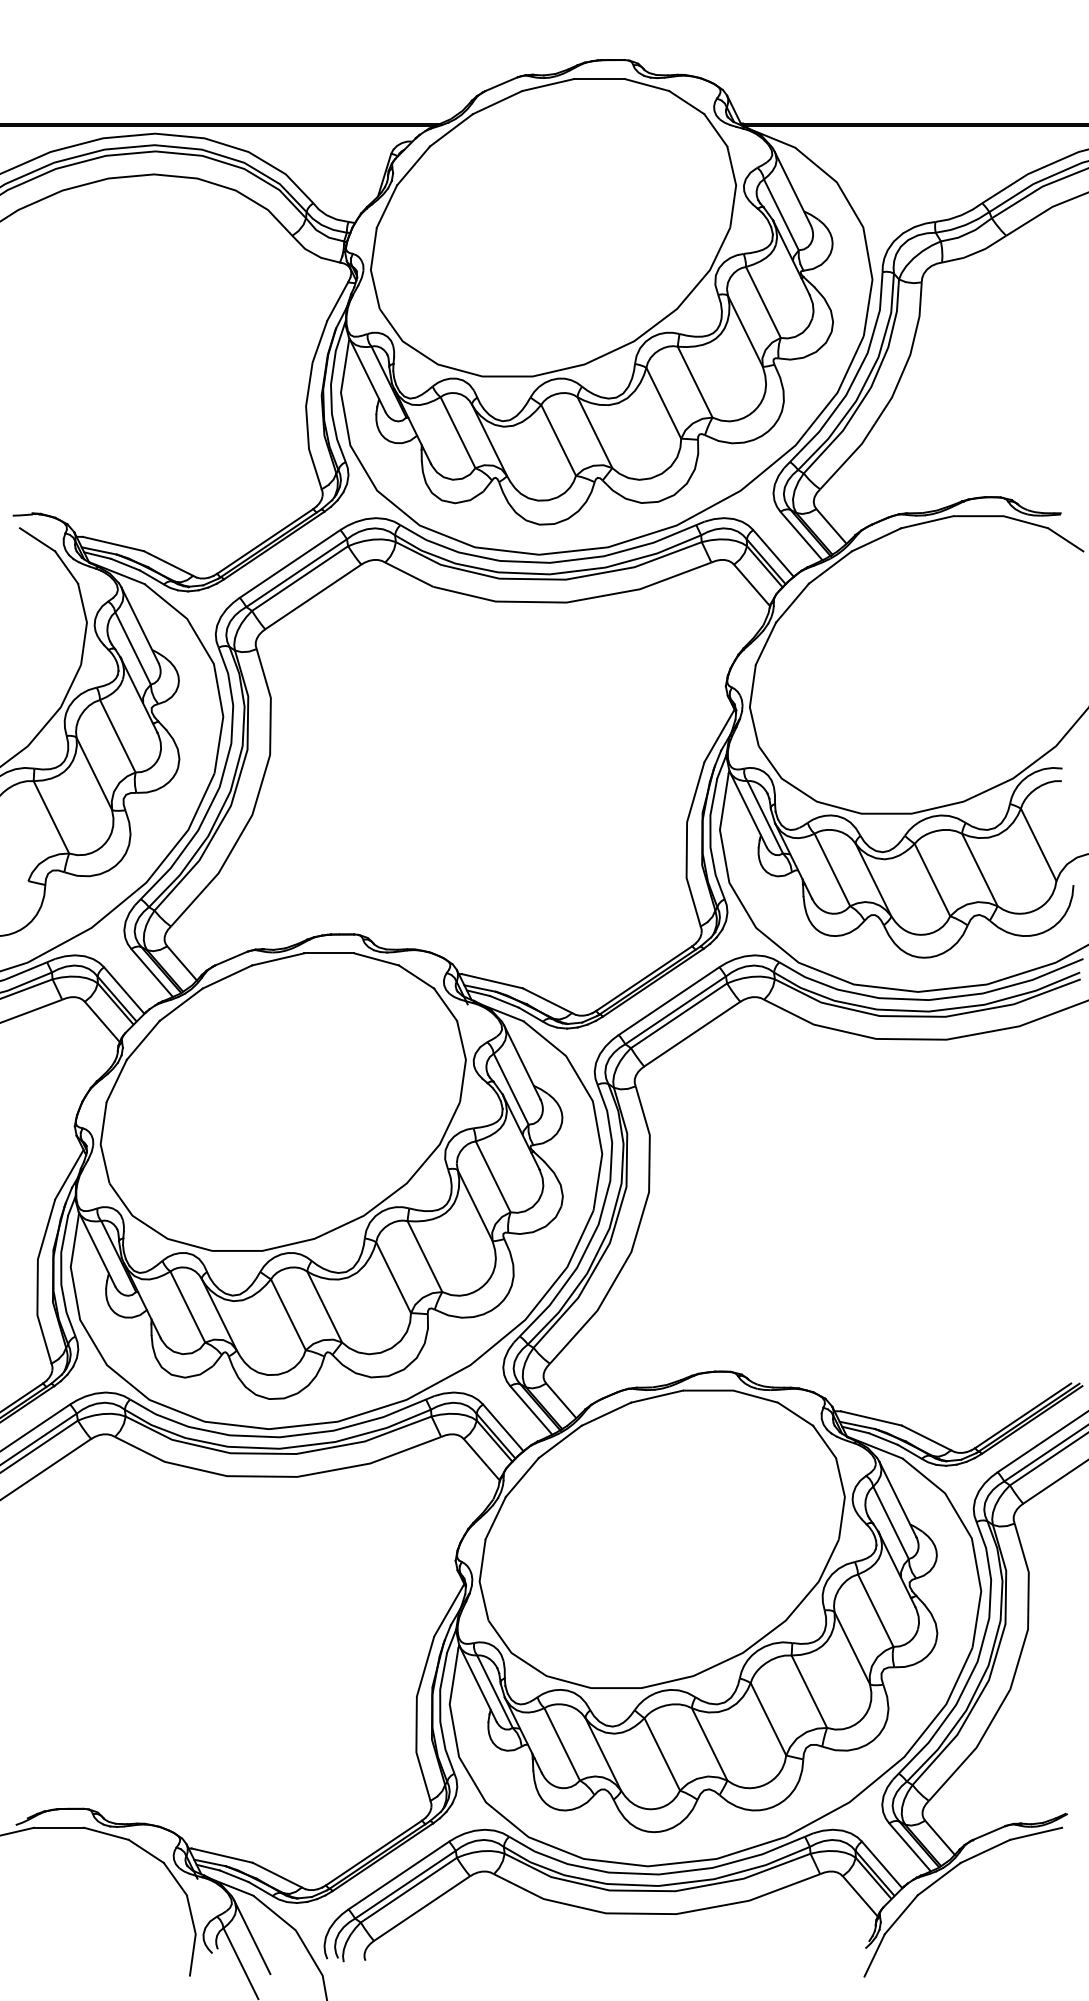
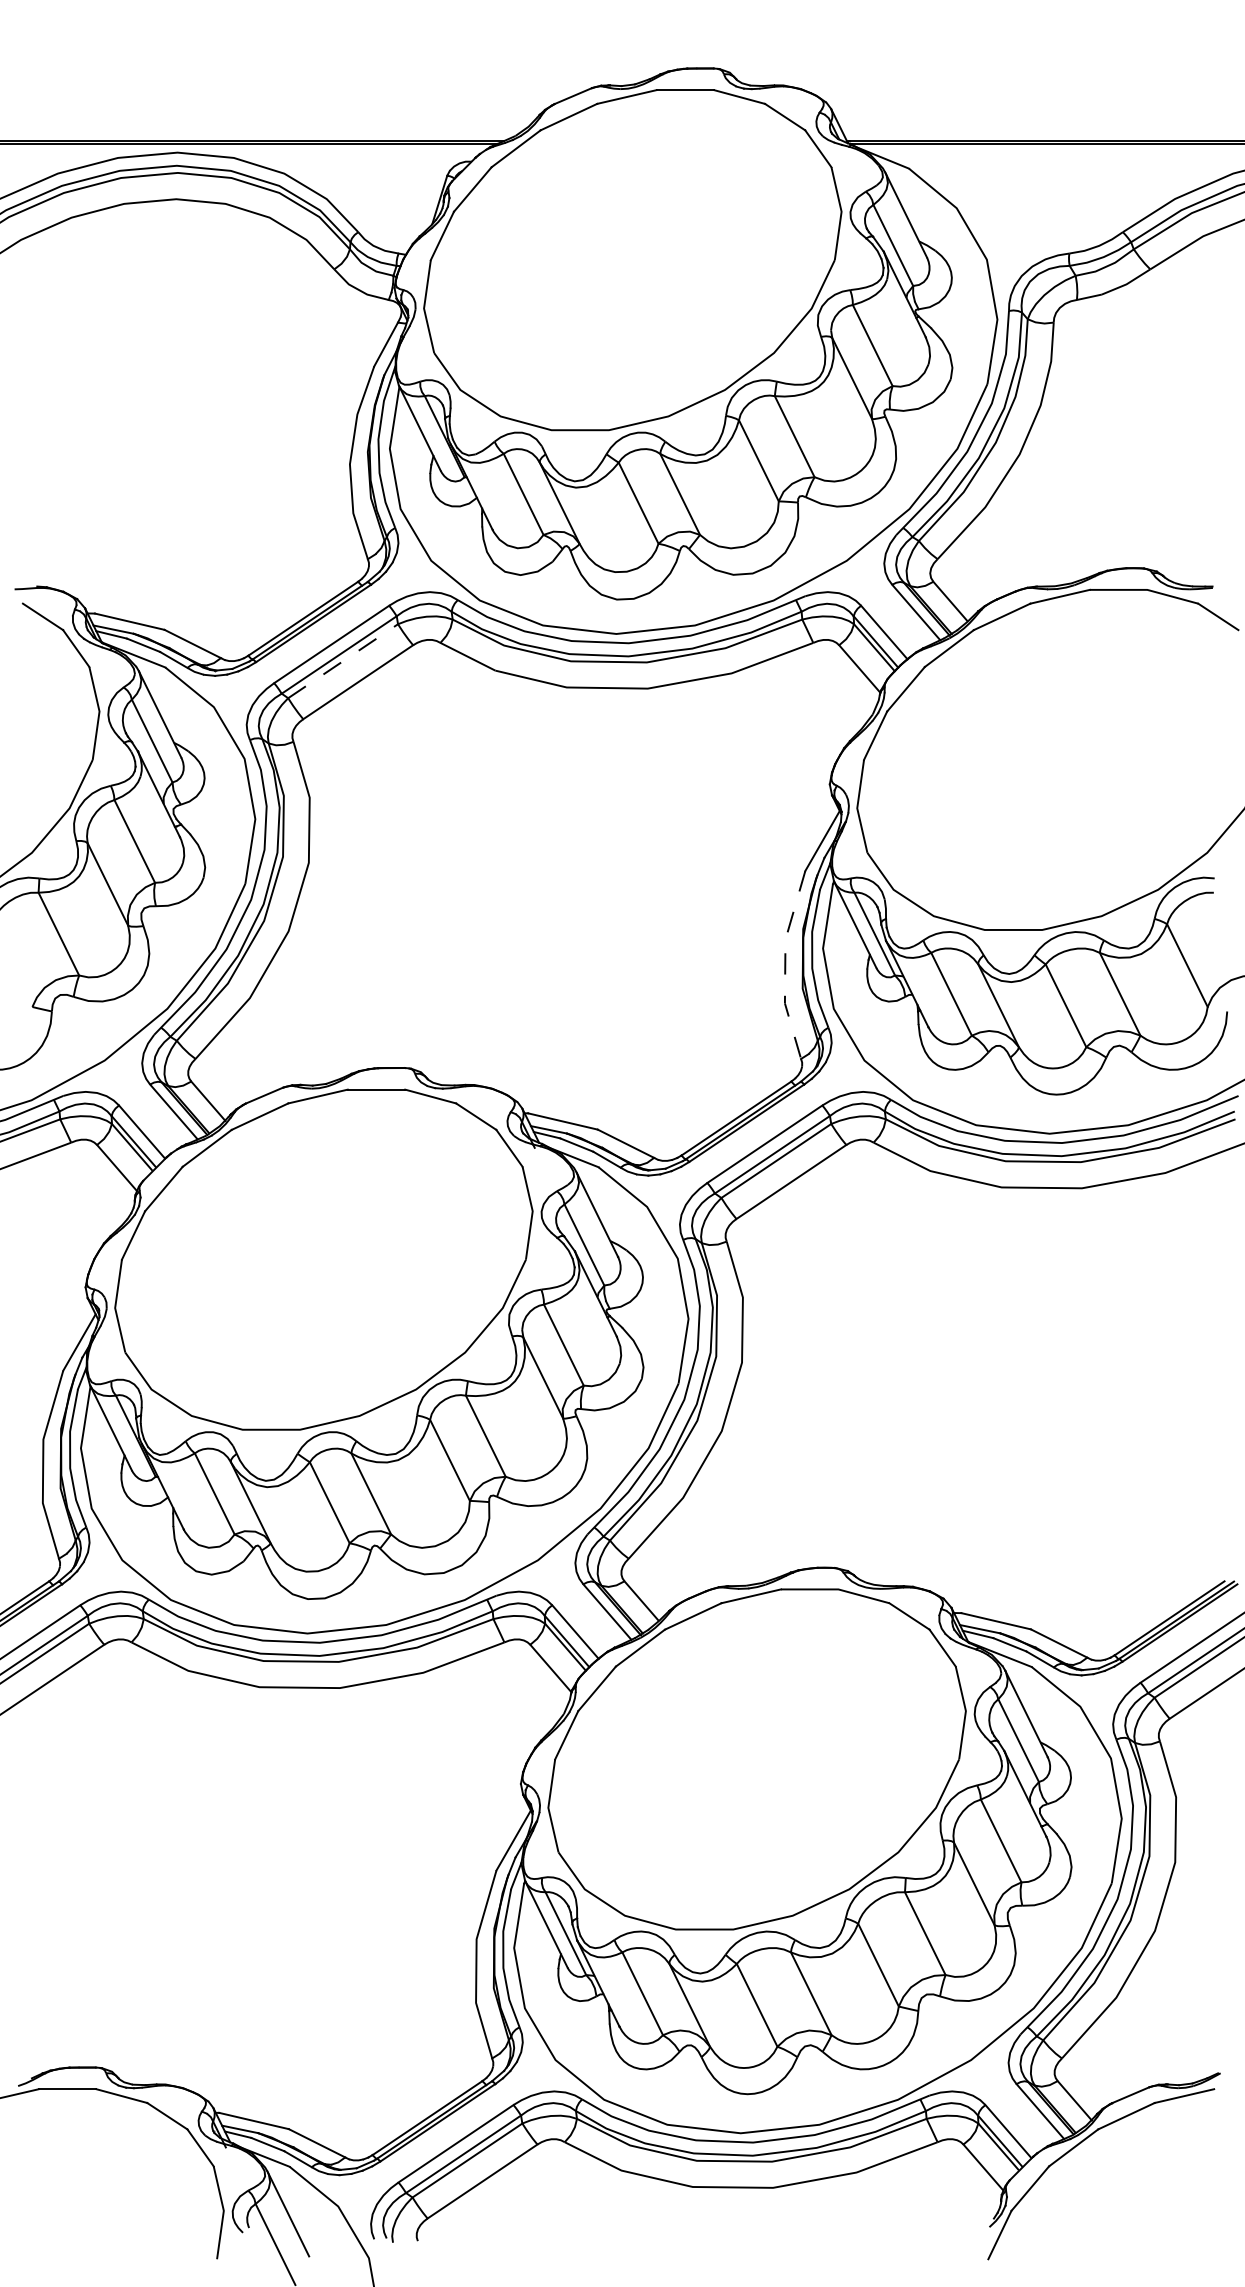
line: (300, 578) -> (343, 661), solid -> dashed
line: (686, 844) -> (784, 965), solid -> dashed

